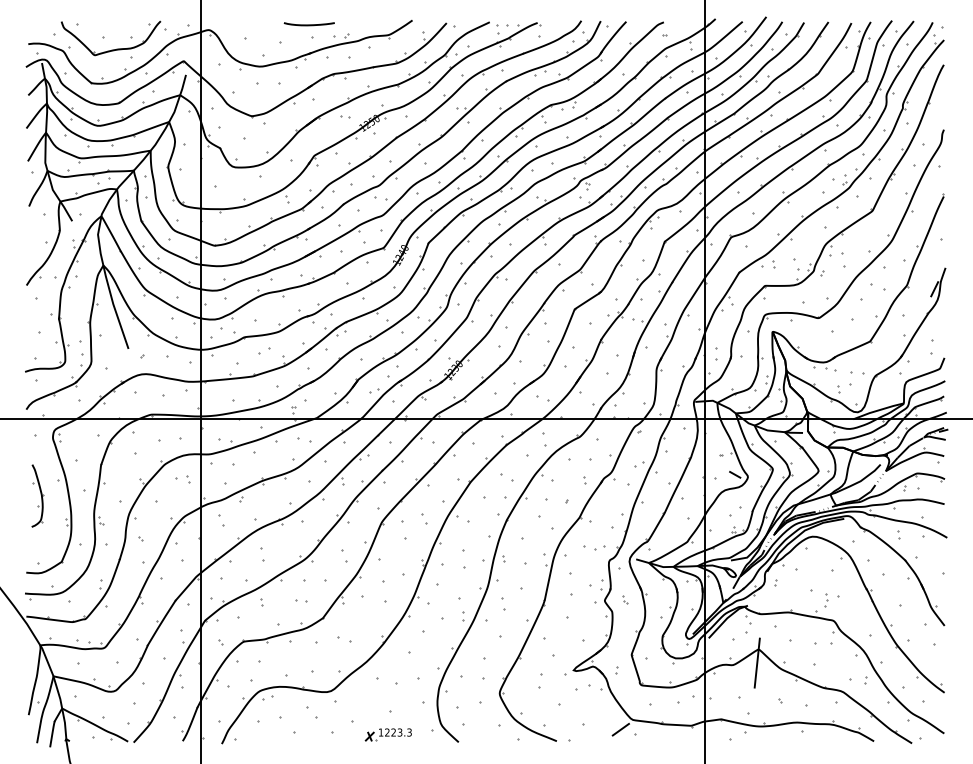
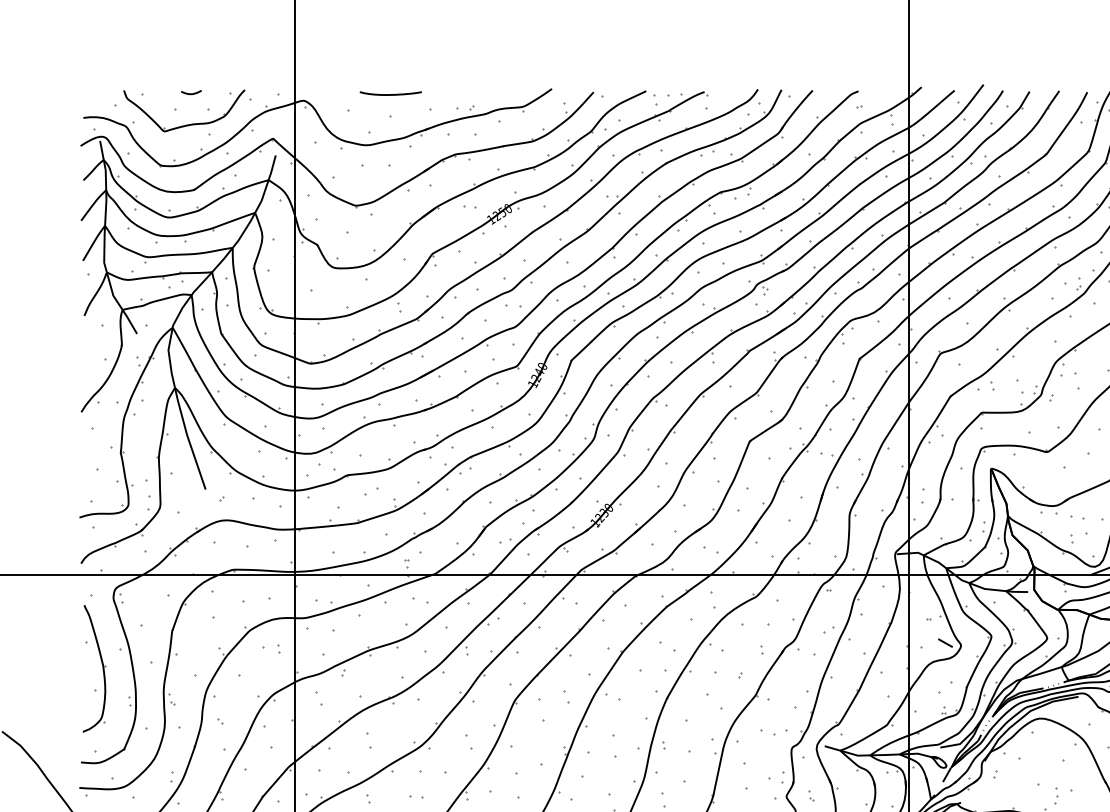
curve: (116, 23) -> (190, 92), added
curve: (308, 24) -> (389, 93), moved
part: (843, 371) -> (1077, 517), size x0.62
part: (37, 495) -> (94, 668), size x1.67

